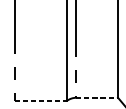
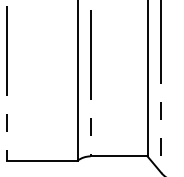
line: (97, 97) -> (119, 156), dashed -> solid
line: (41, 100) -> (42, 160), dashed -> solid

